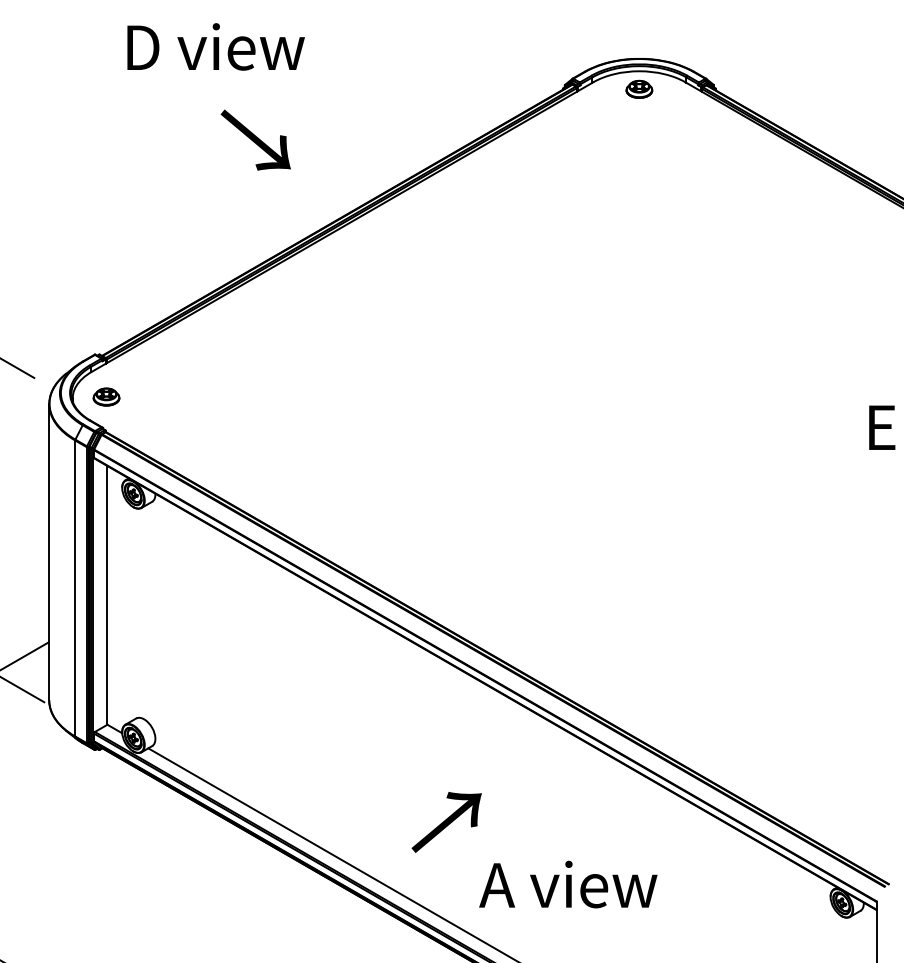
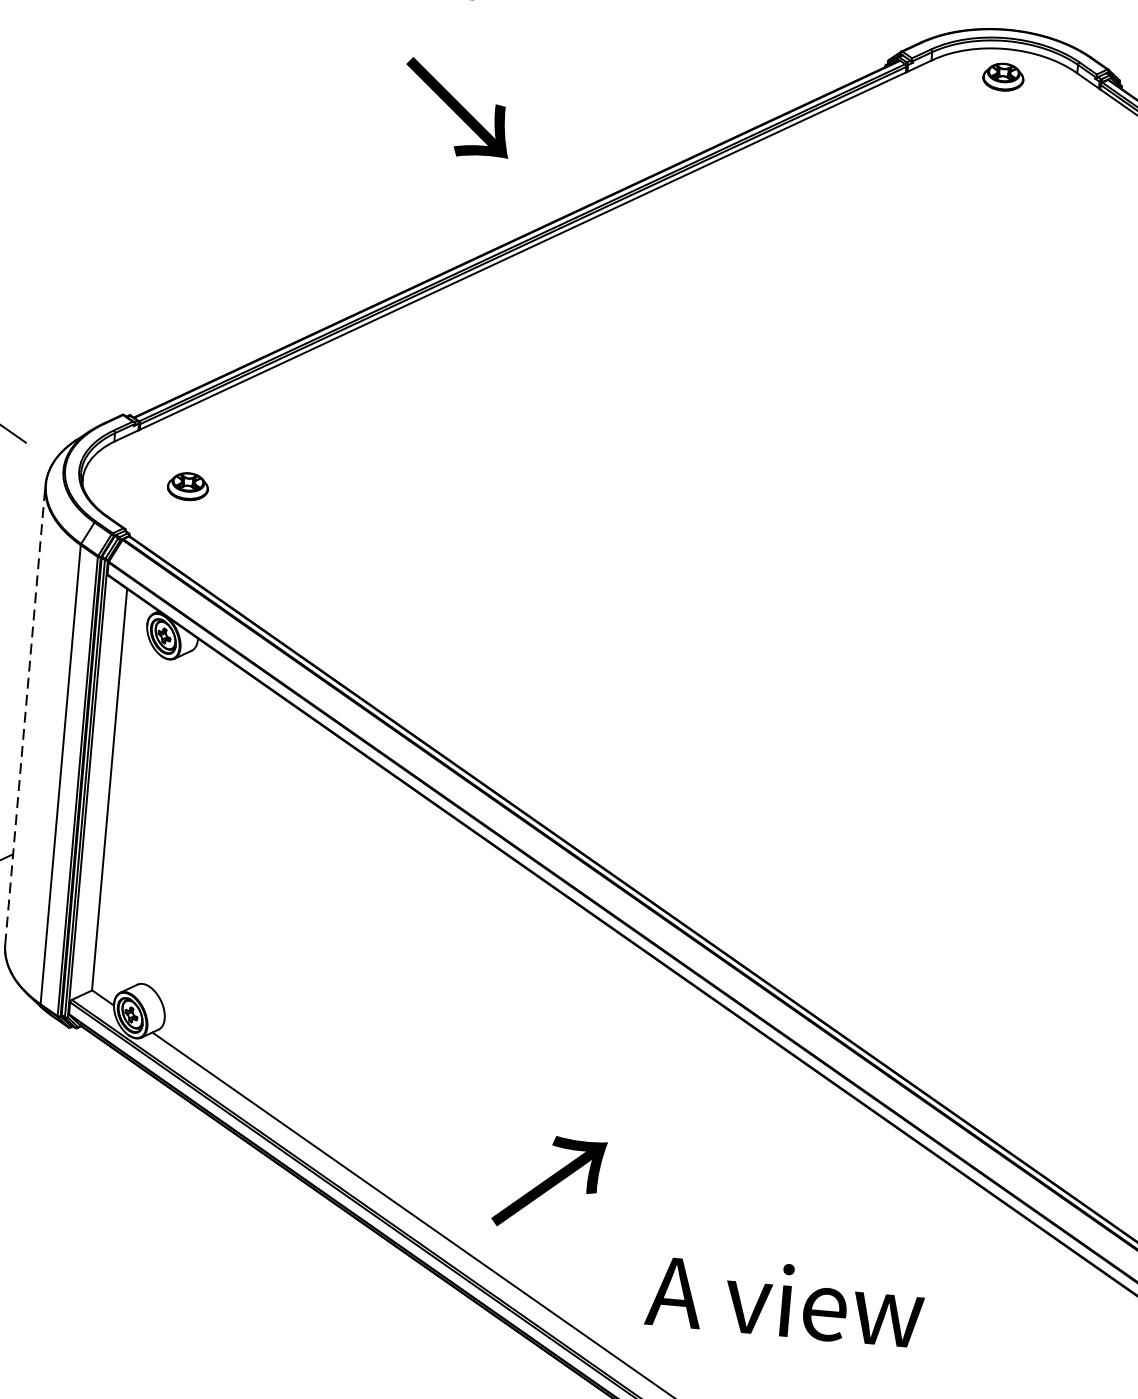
text: (255, 139) -> (457, 107), moved
part: (106, 396) -> (188, 485), moved
line: (49, 551) -> (25, 713), solid -> dashed
text: (446, 822) -> (549, 1183), moved

